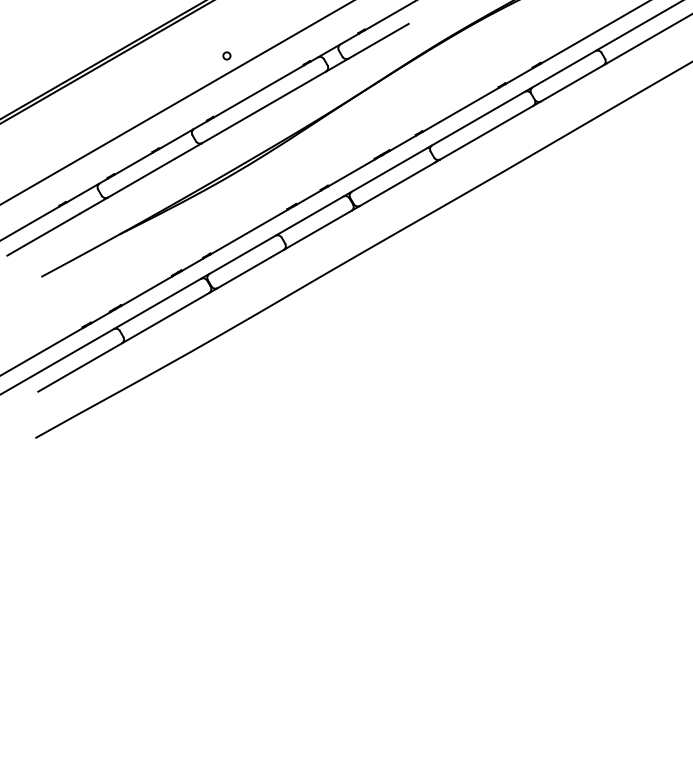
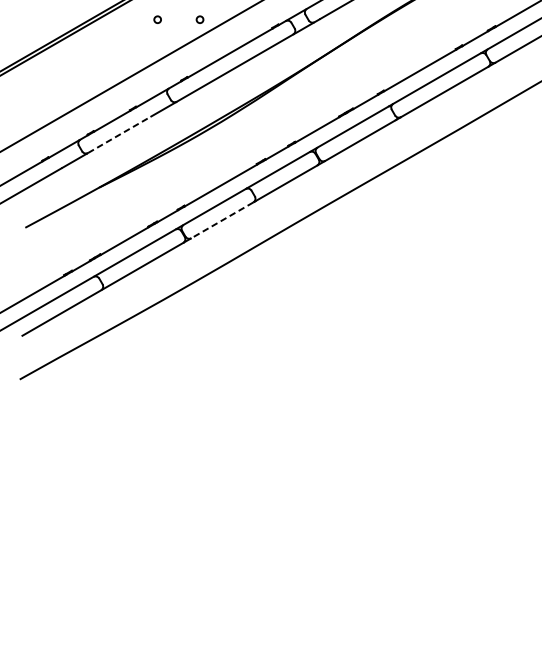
circle: (181, 55) -> (157, 19), added
line: (141, 178) -> (119, 135), solid -> dashed
line: (250, 269) -> (222, 220), solid -> dashed

